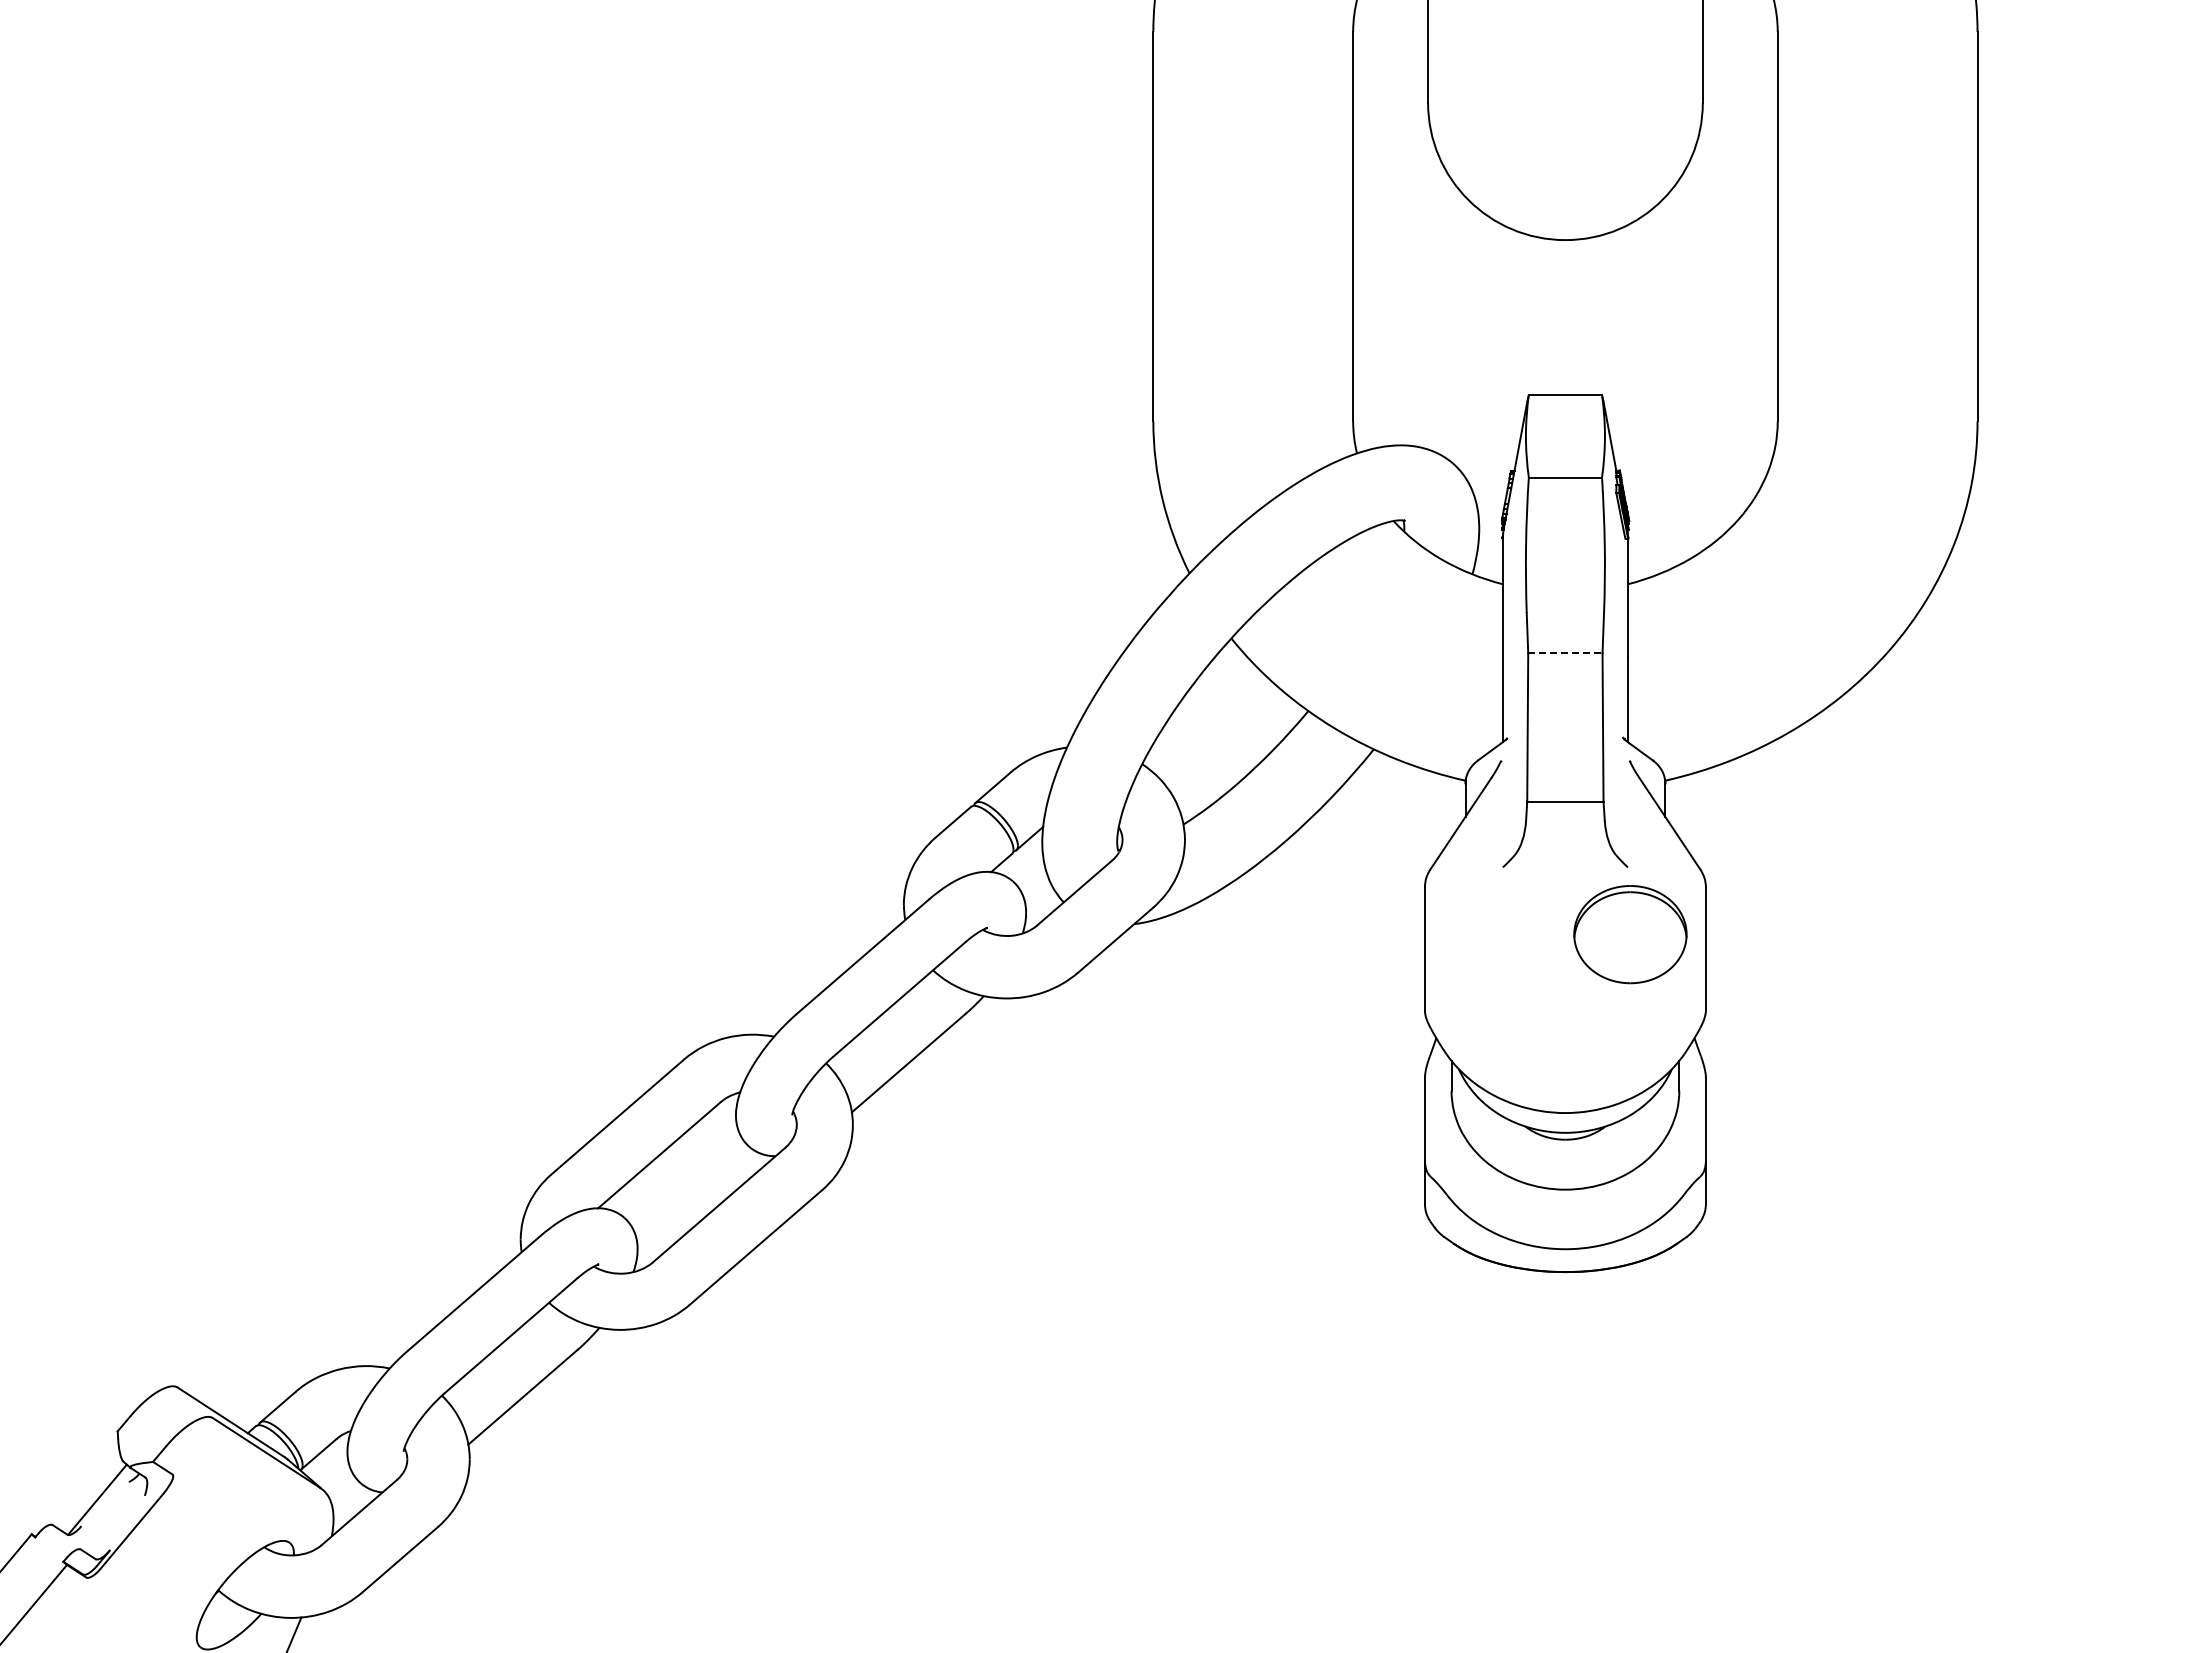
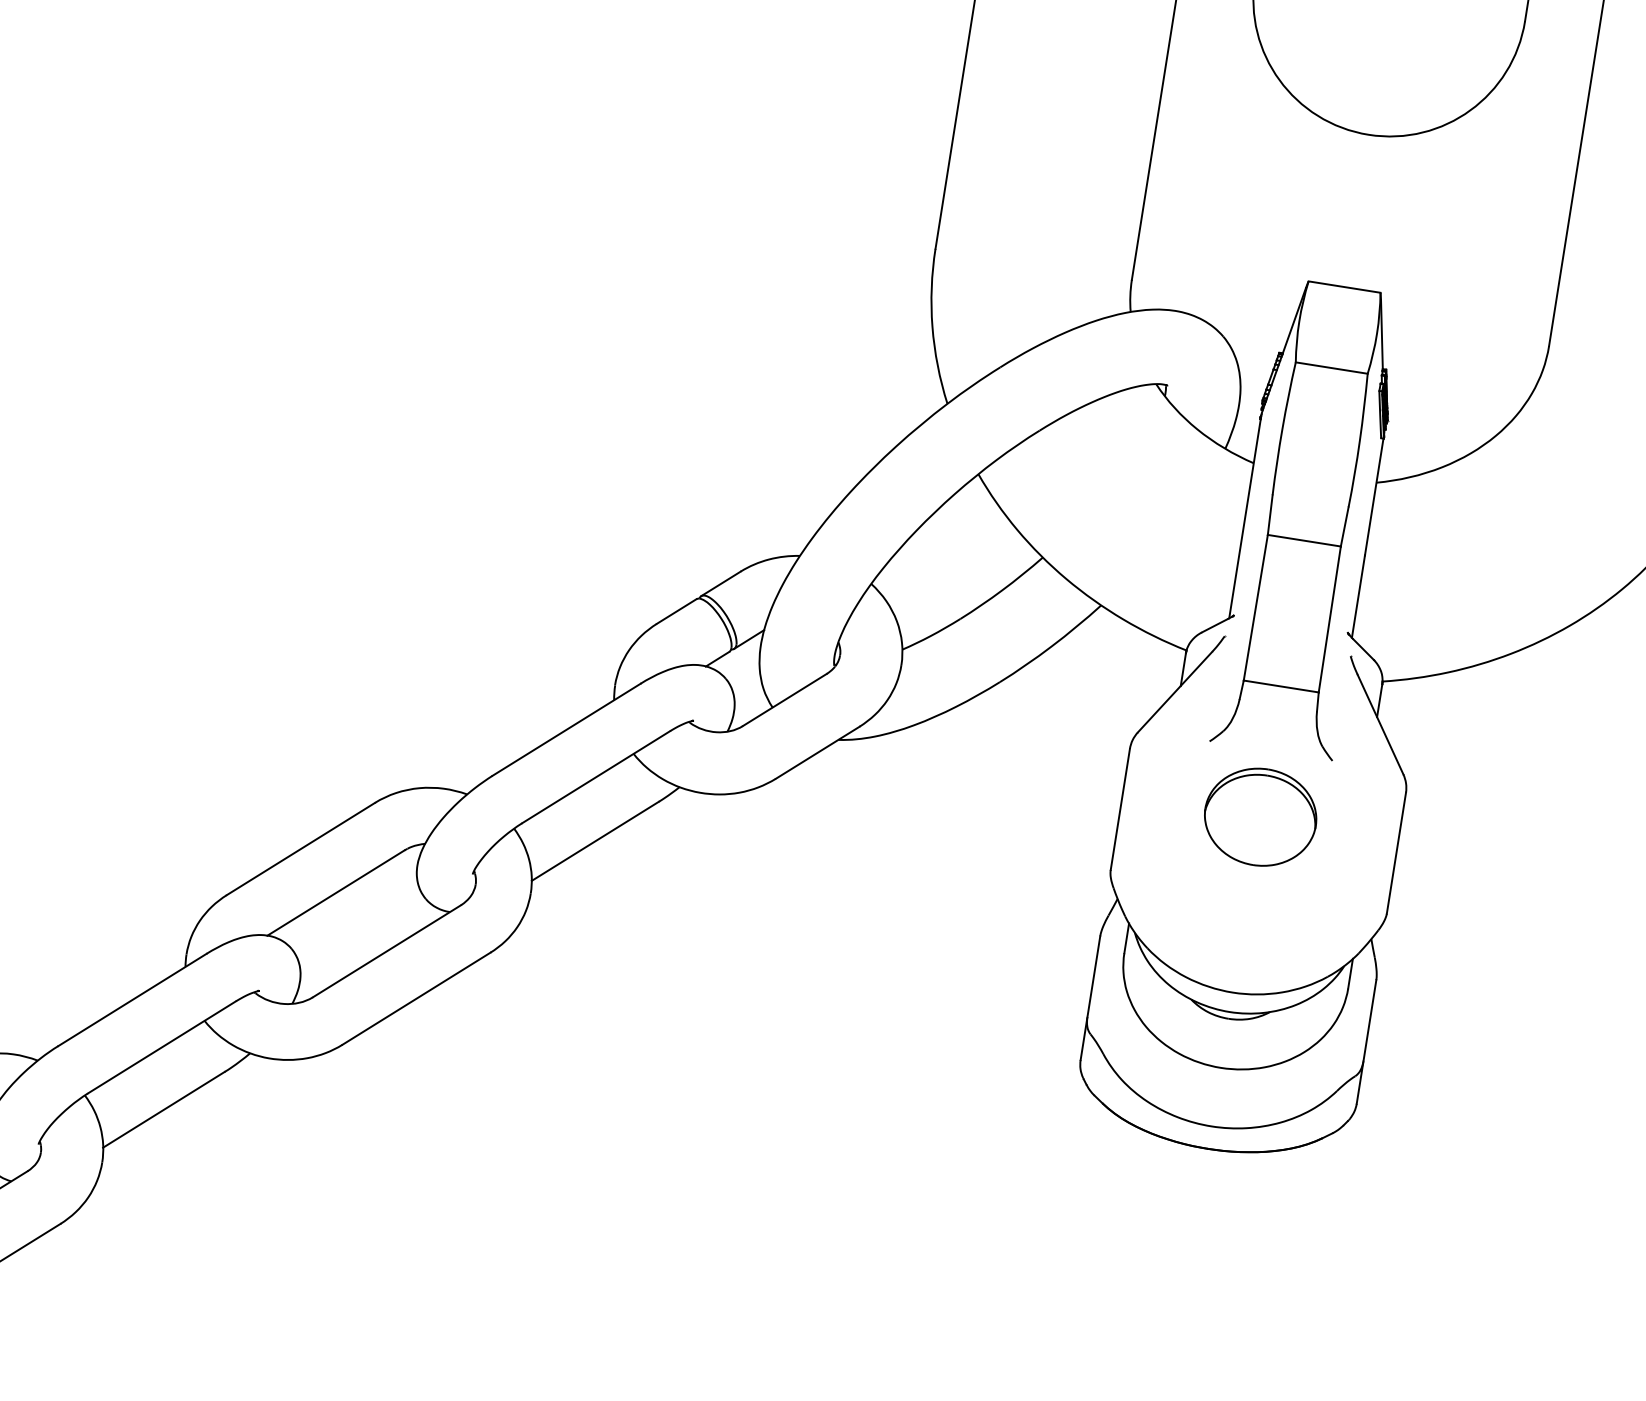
line: (1565, 653) -> (1304, 541), dashed -> solid
part: (1630, 934) -> (1260, 817), moved

